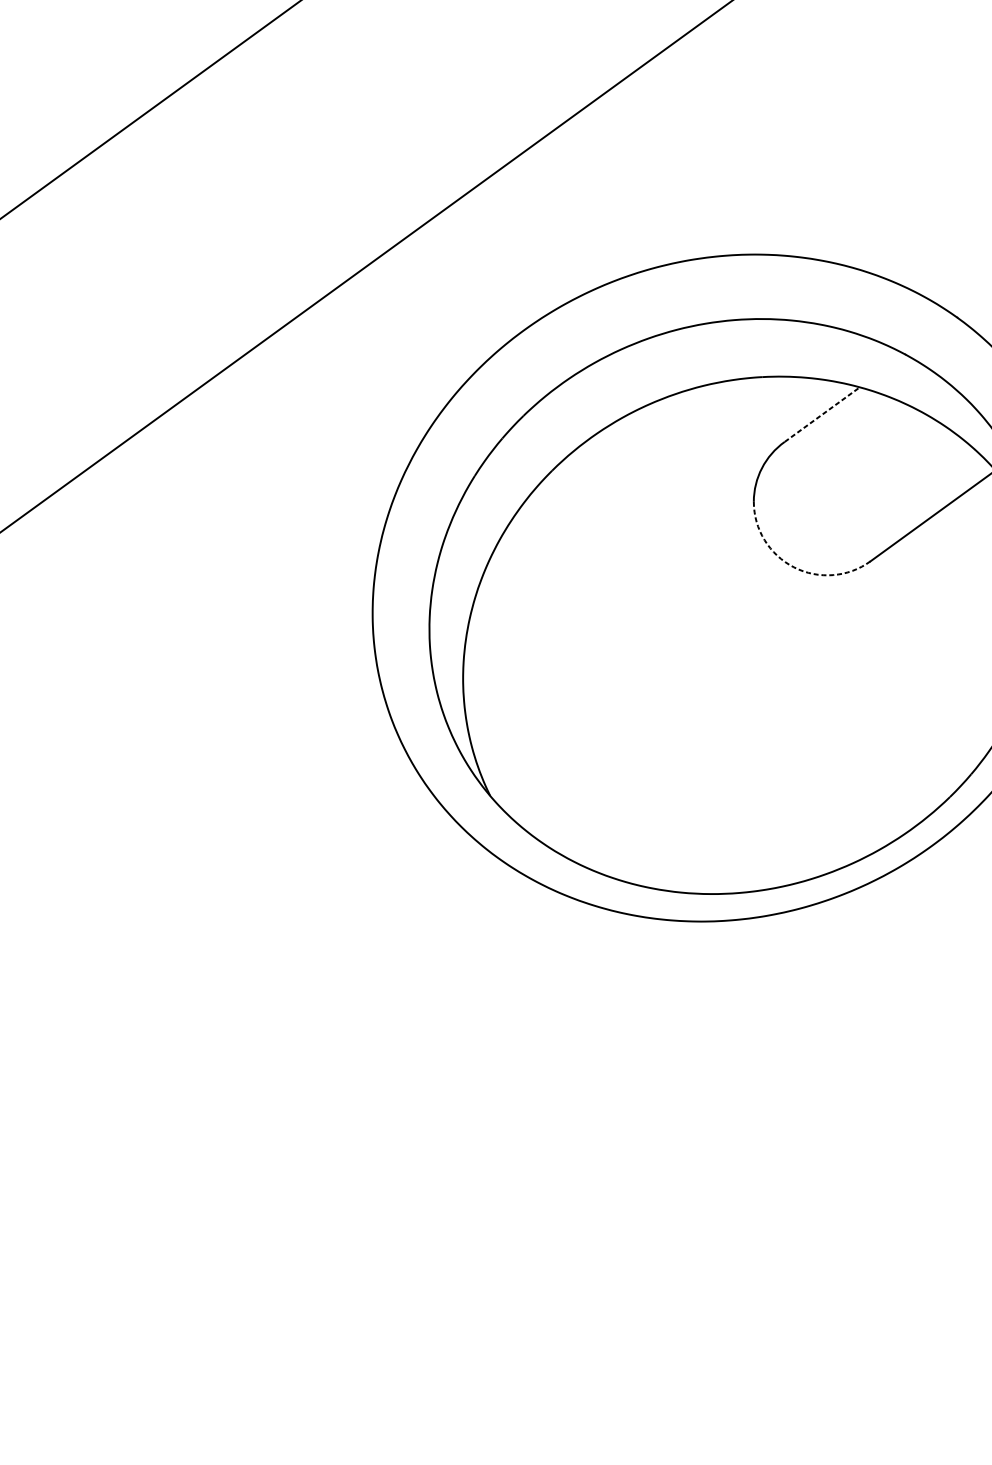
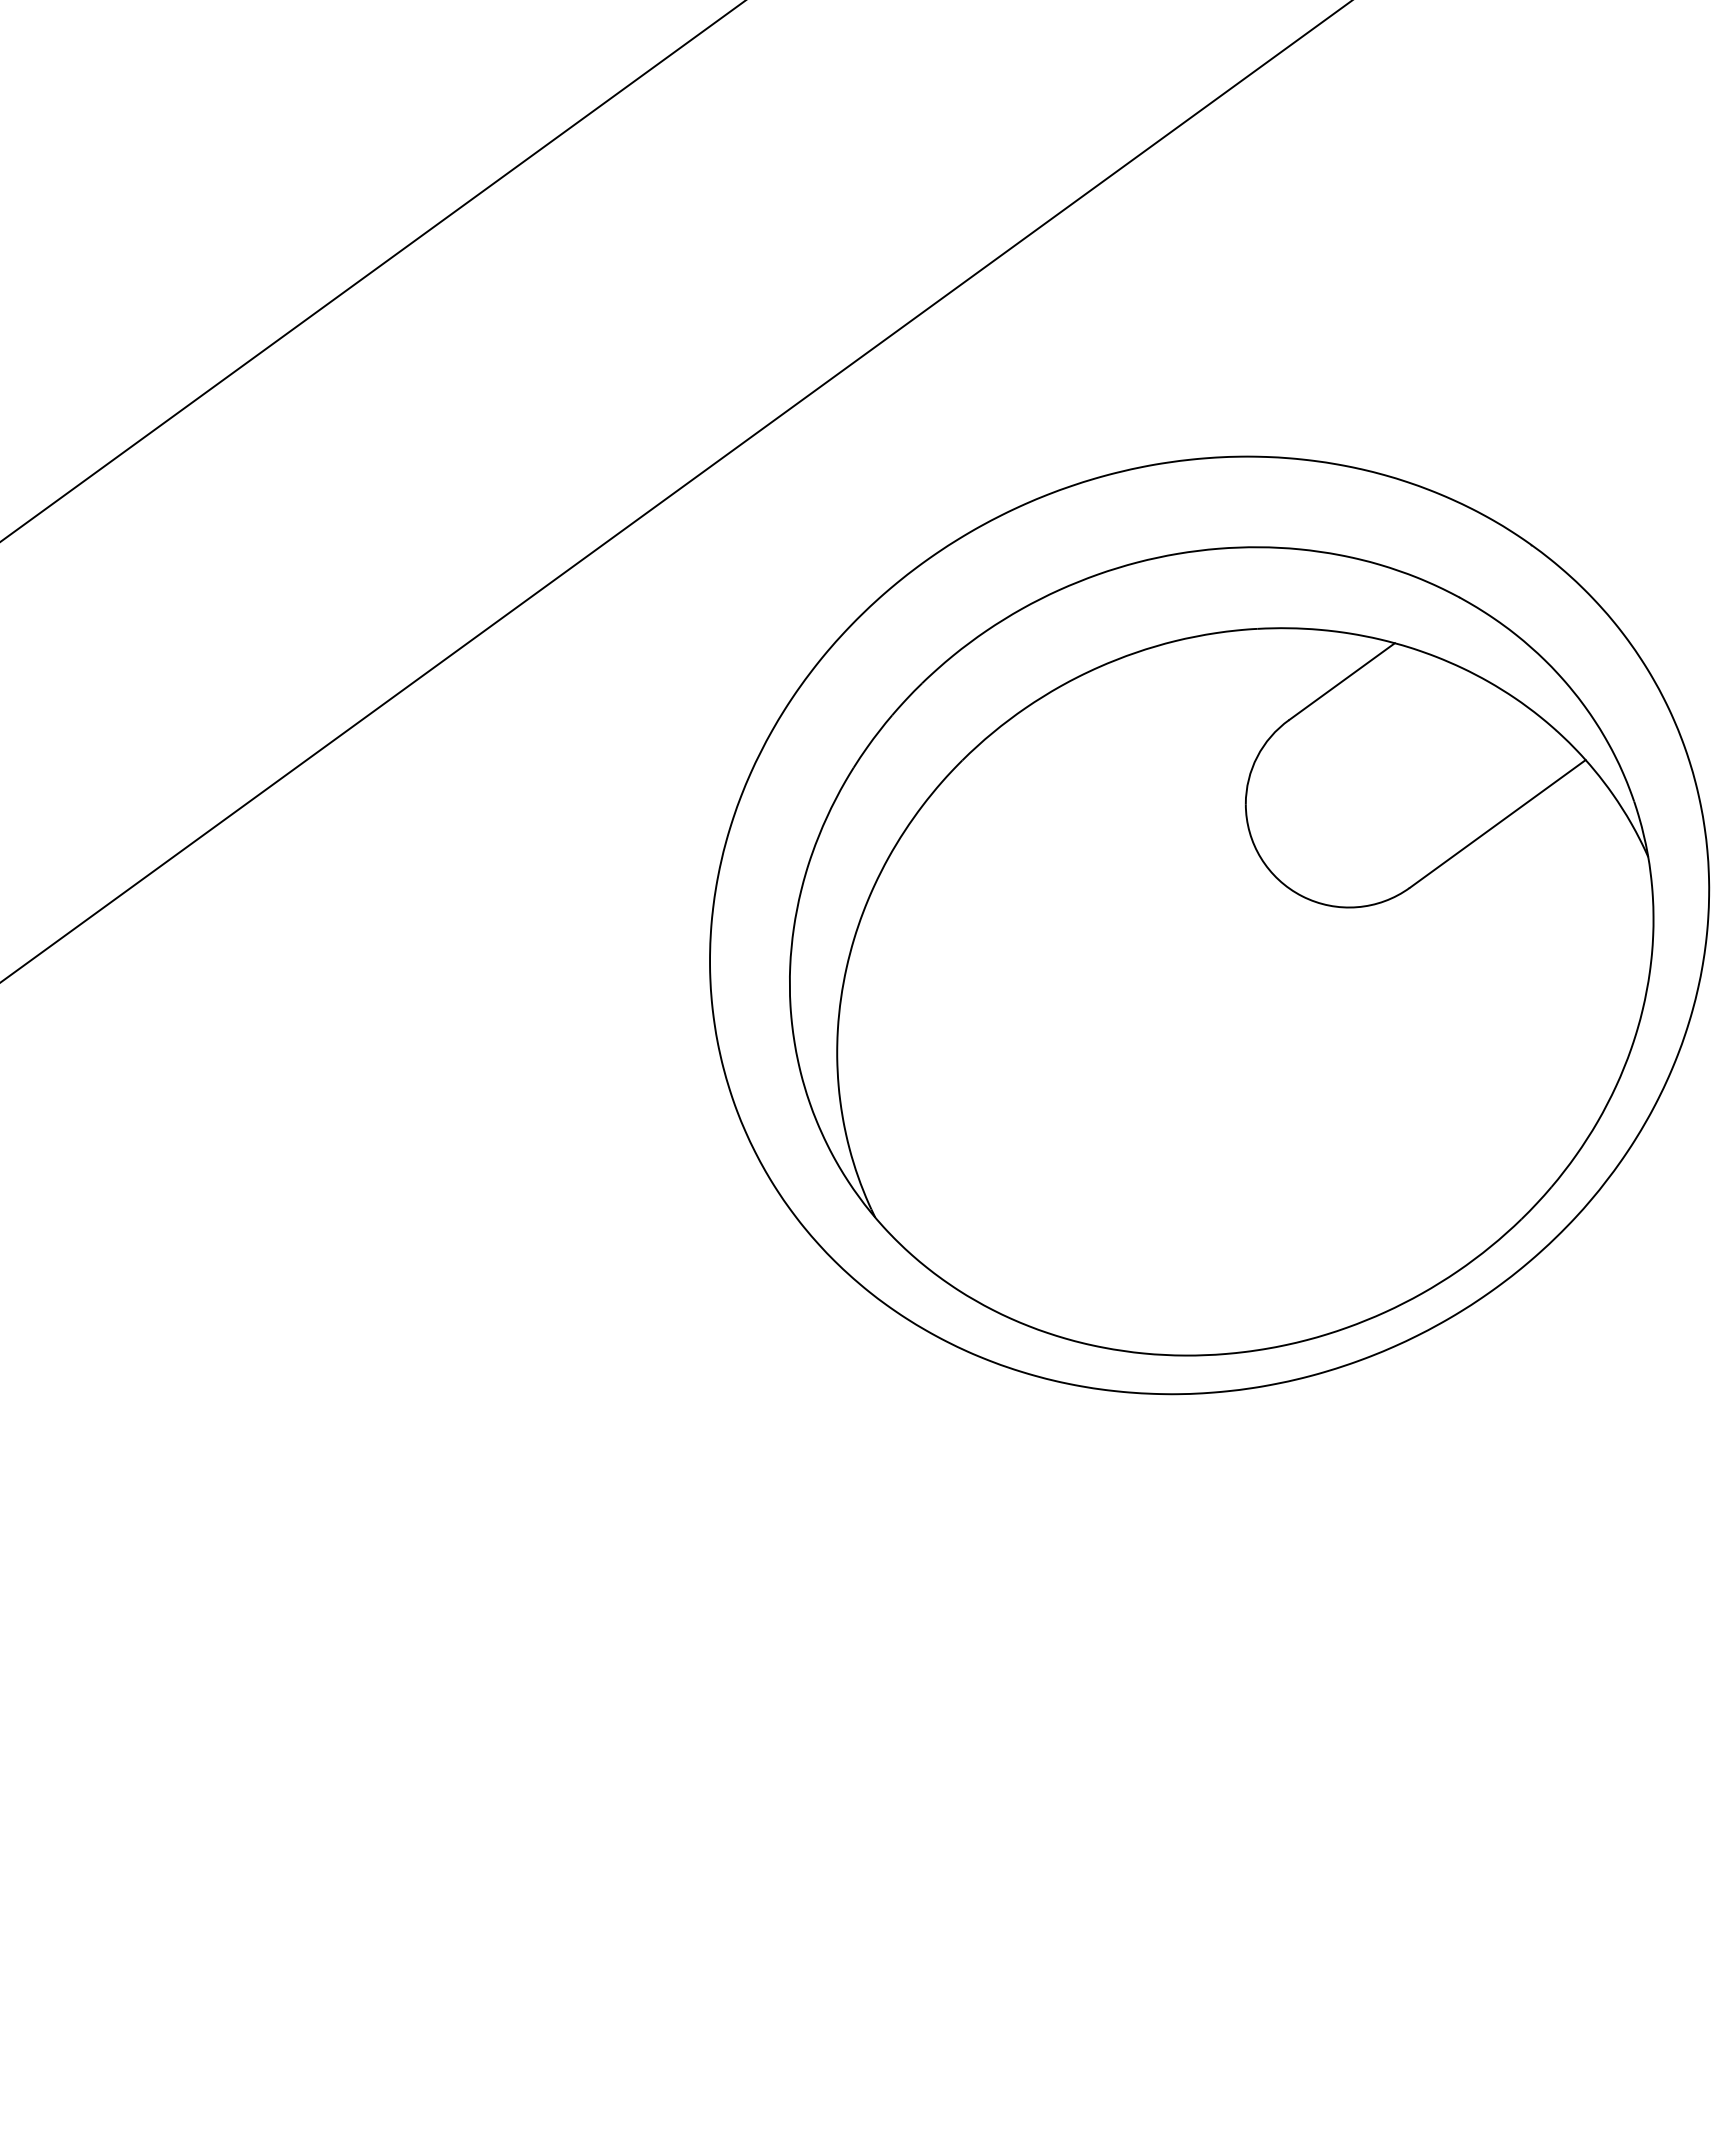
line: (822, 414) -> (1342, 681), dashed -> solid
arc: (794, 567) -> (1302, 896), dashed -> solid

